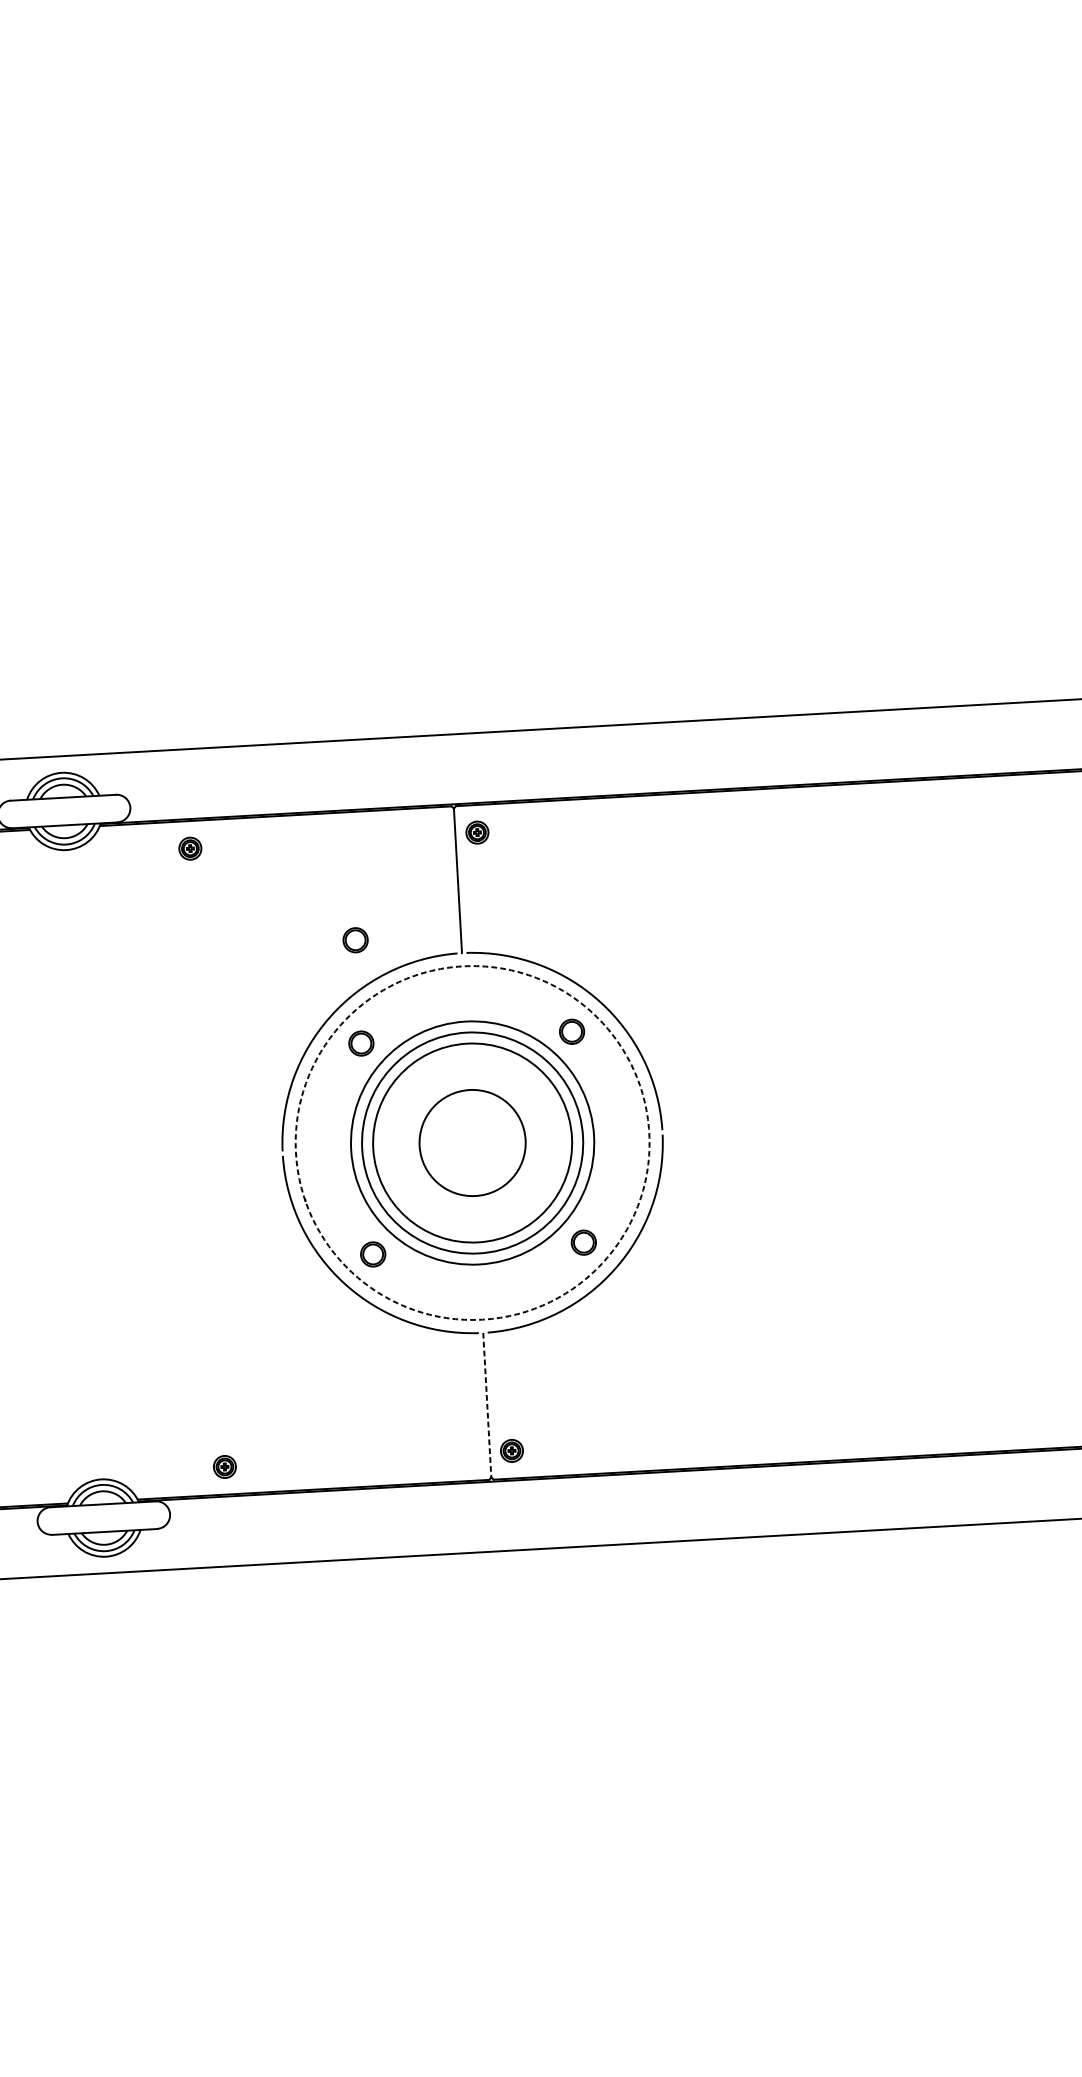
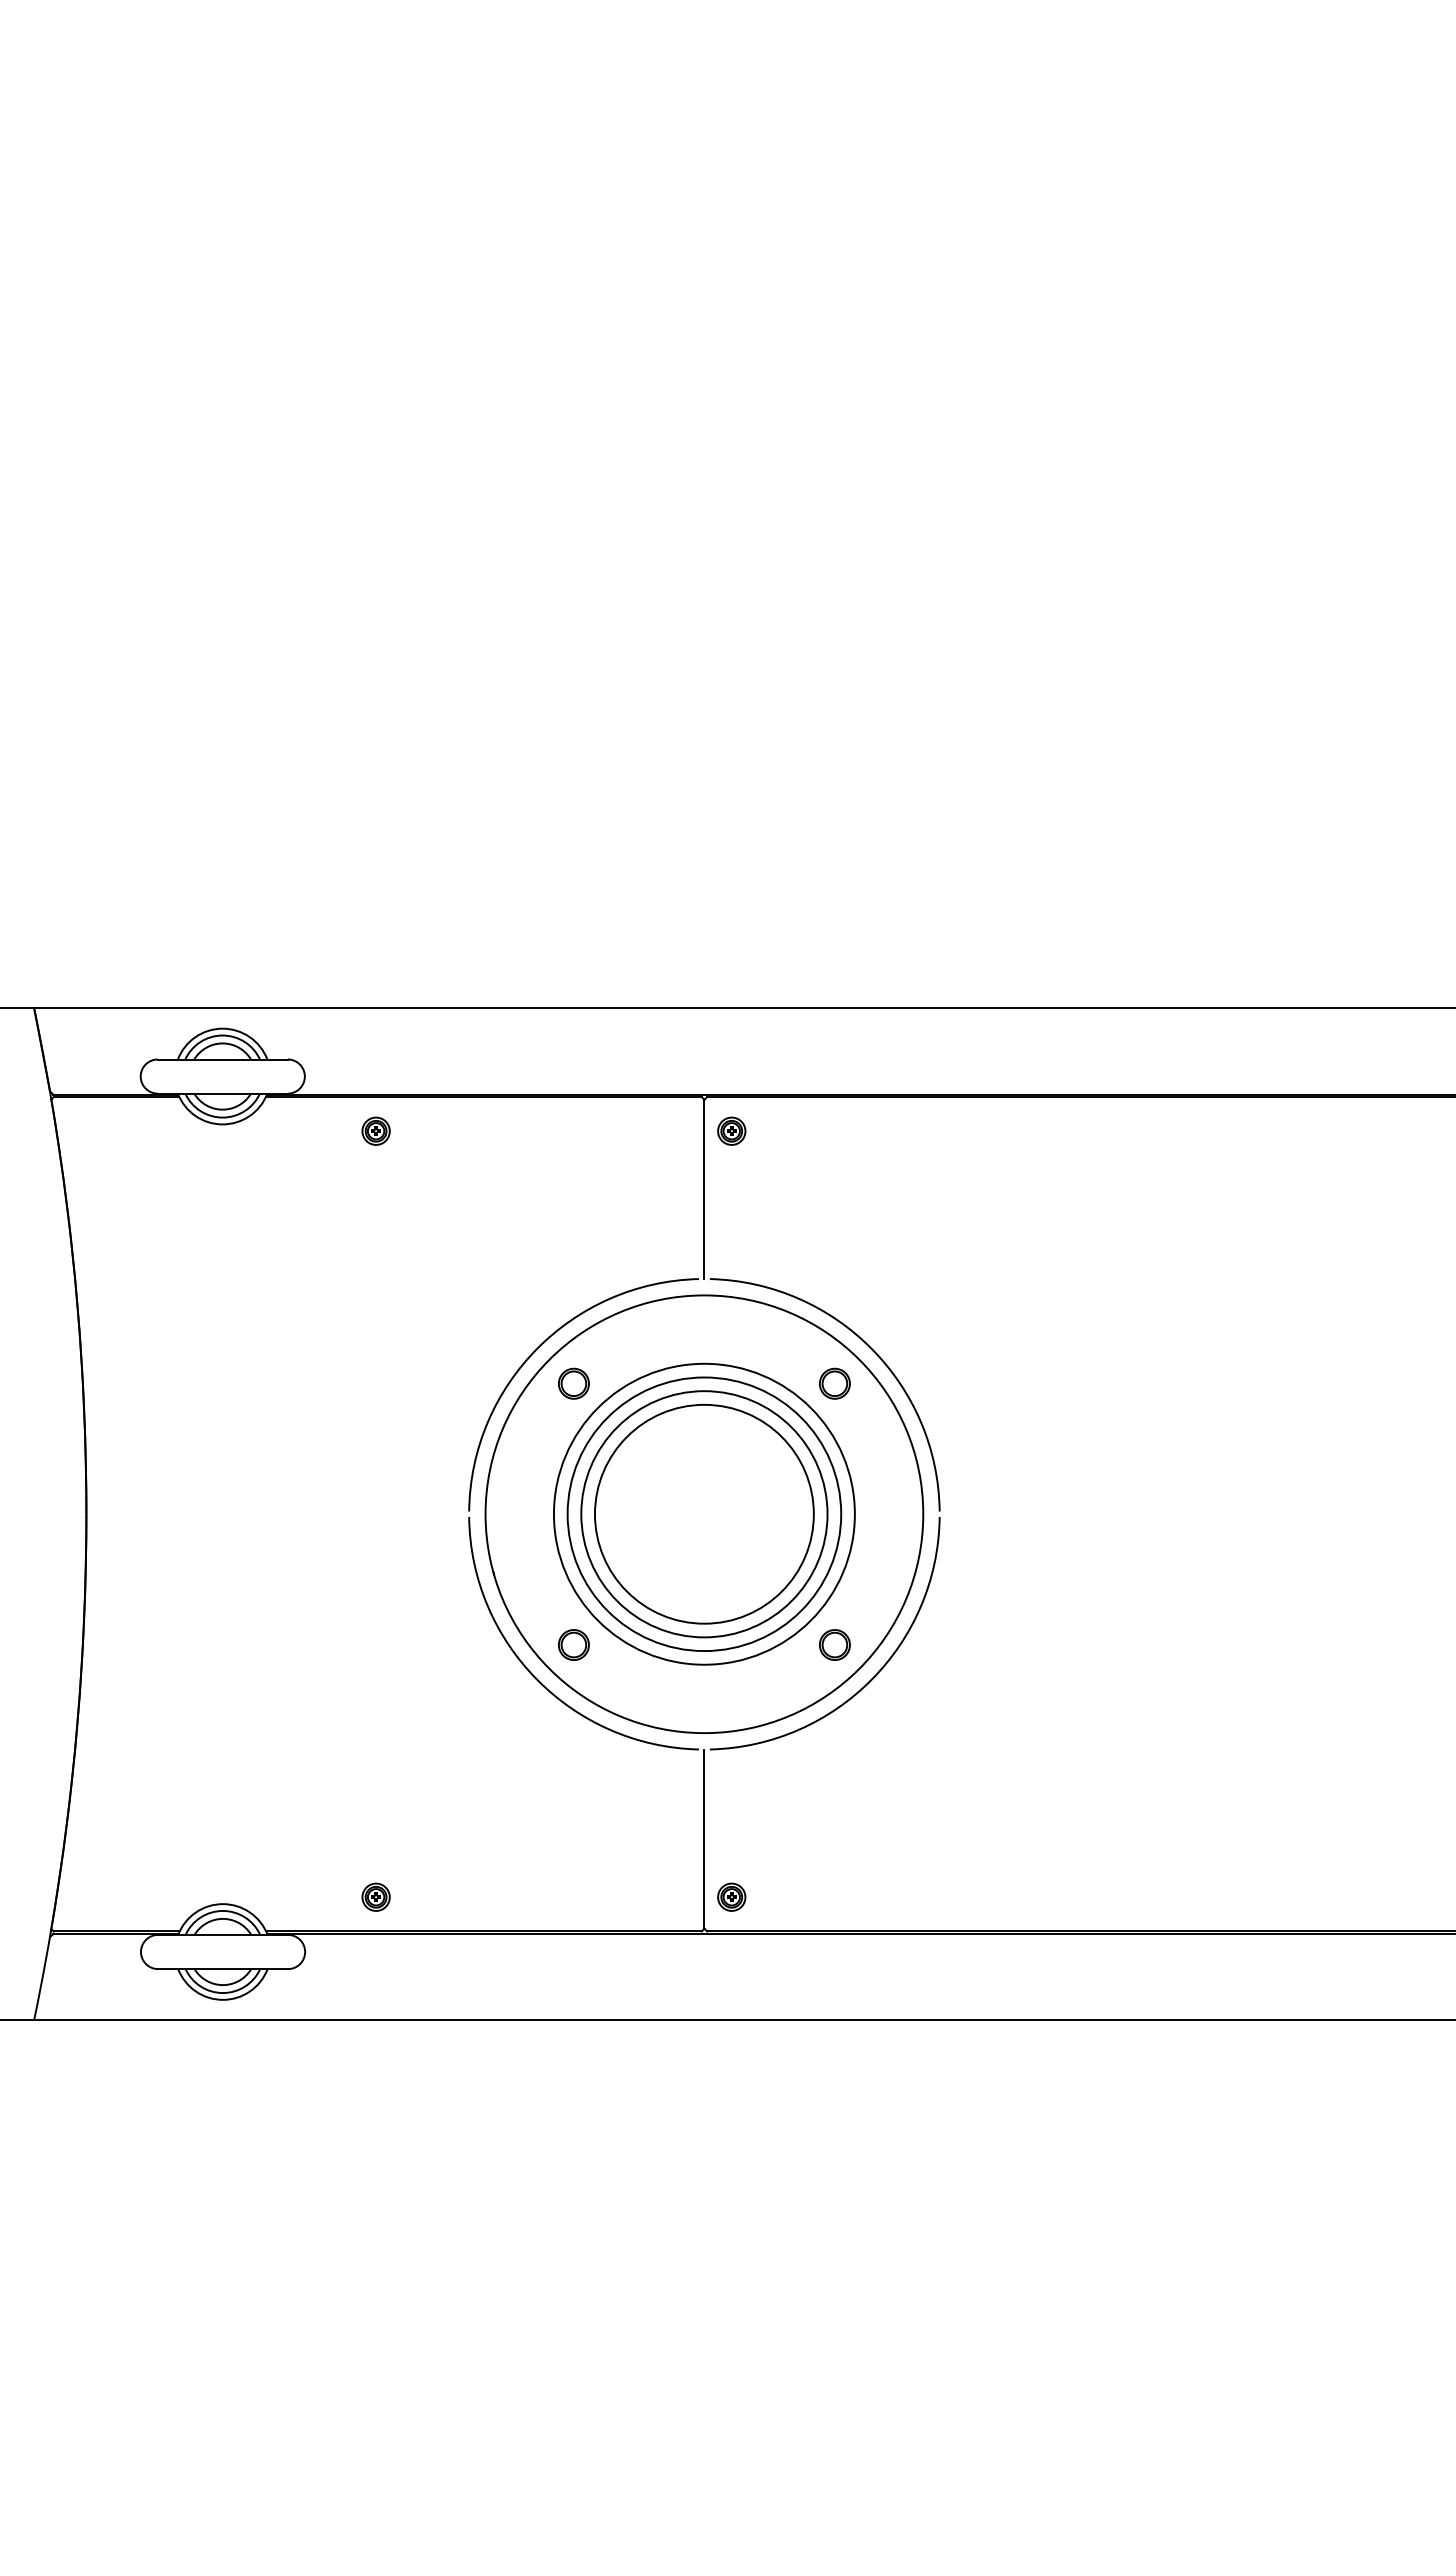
part: (355, 940) -> (573, 1255), removed
circle: (471, 1142) -> (703, 1513), size x1.67
circle: (472, 1143) -> (704, 1514), dashed -> solid
line: (487, 1405) -> (704, 1839), dashed -> solid

